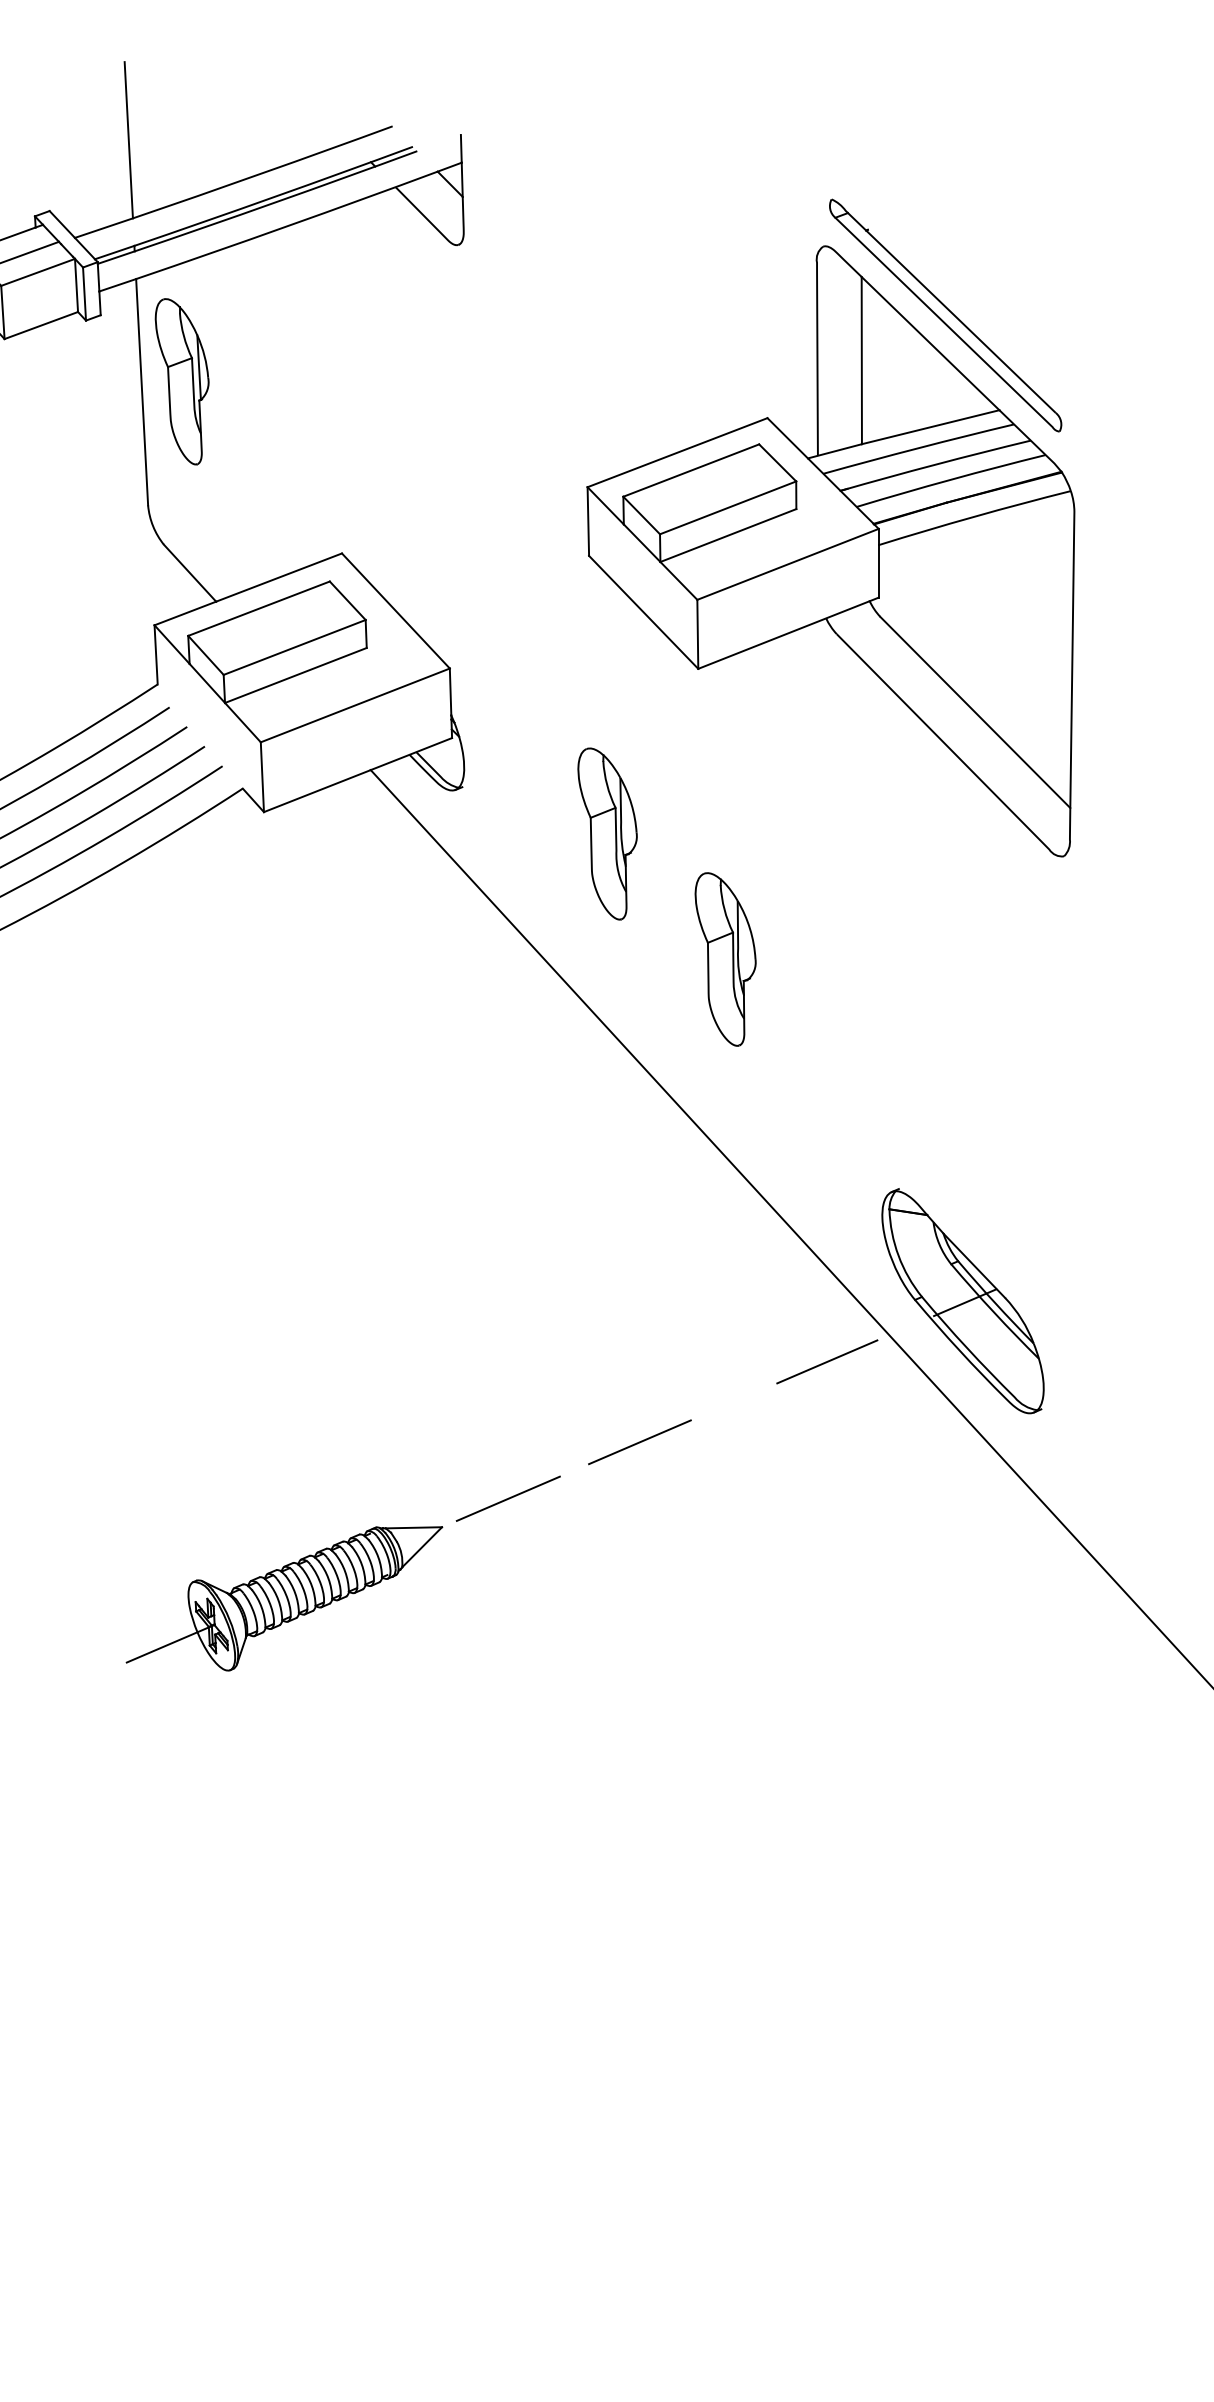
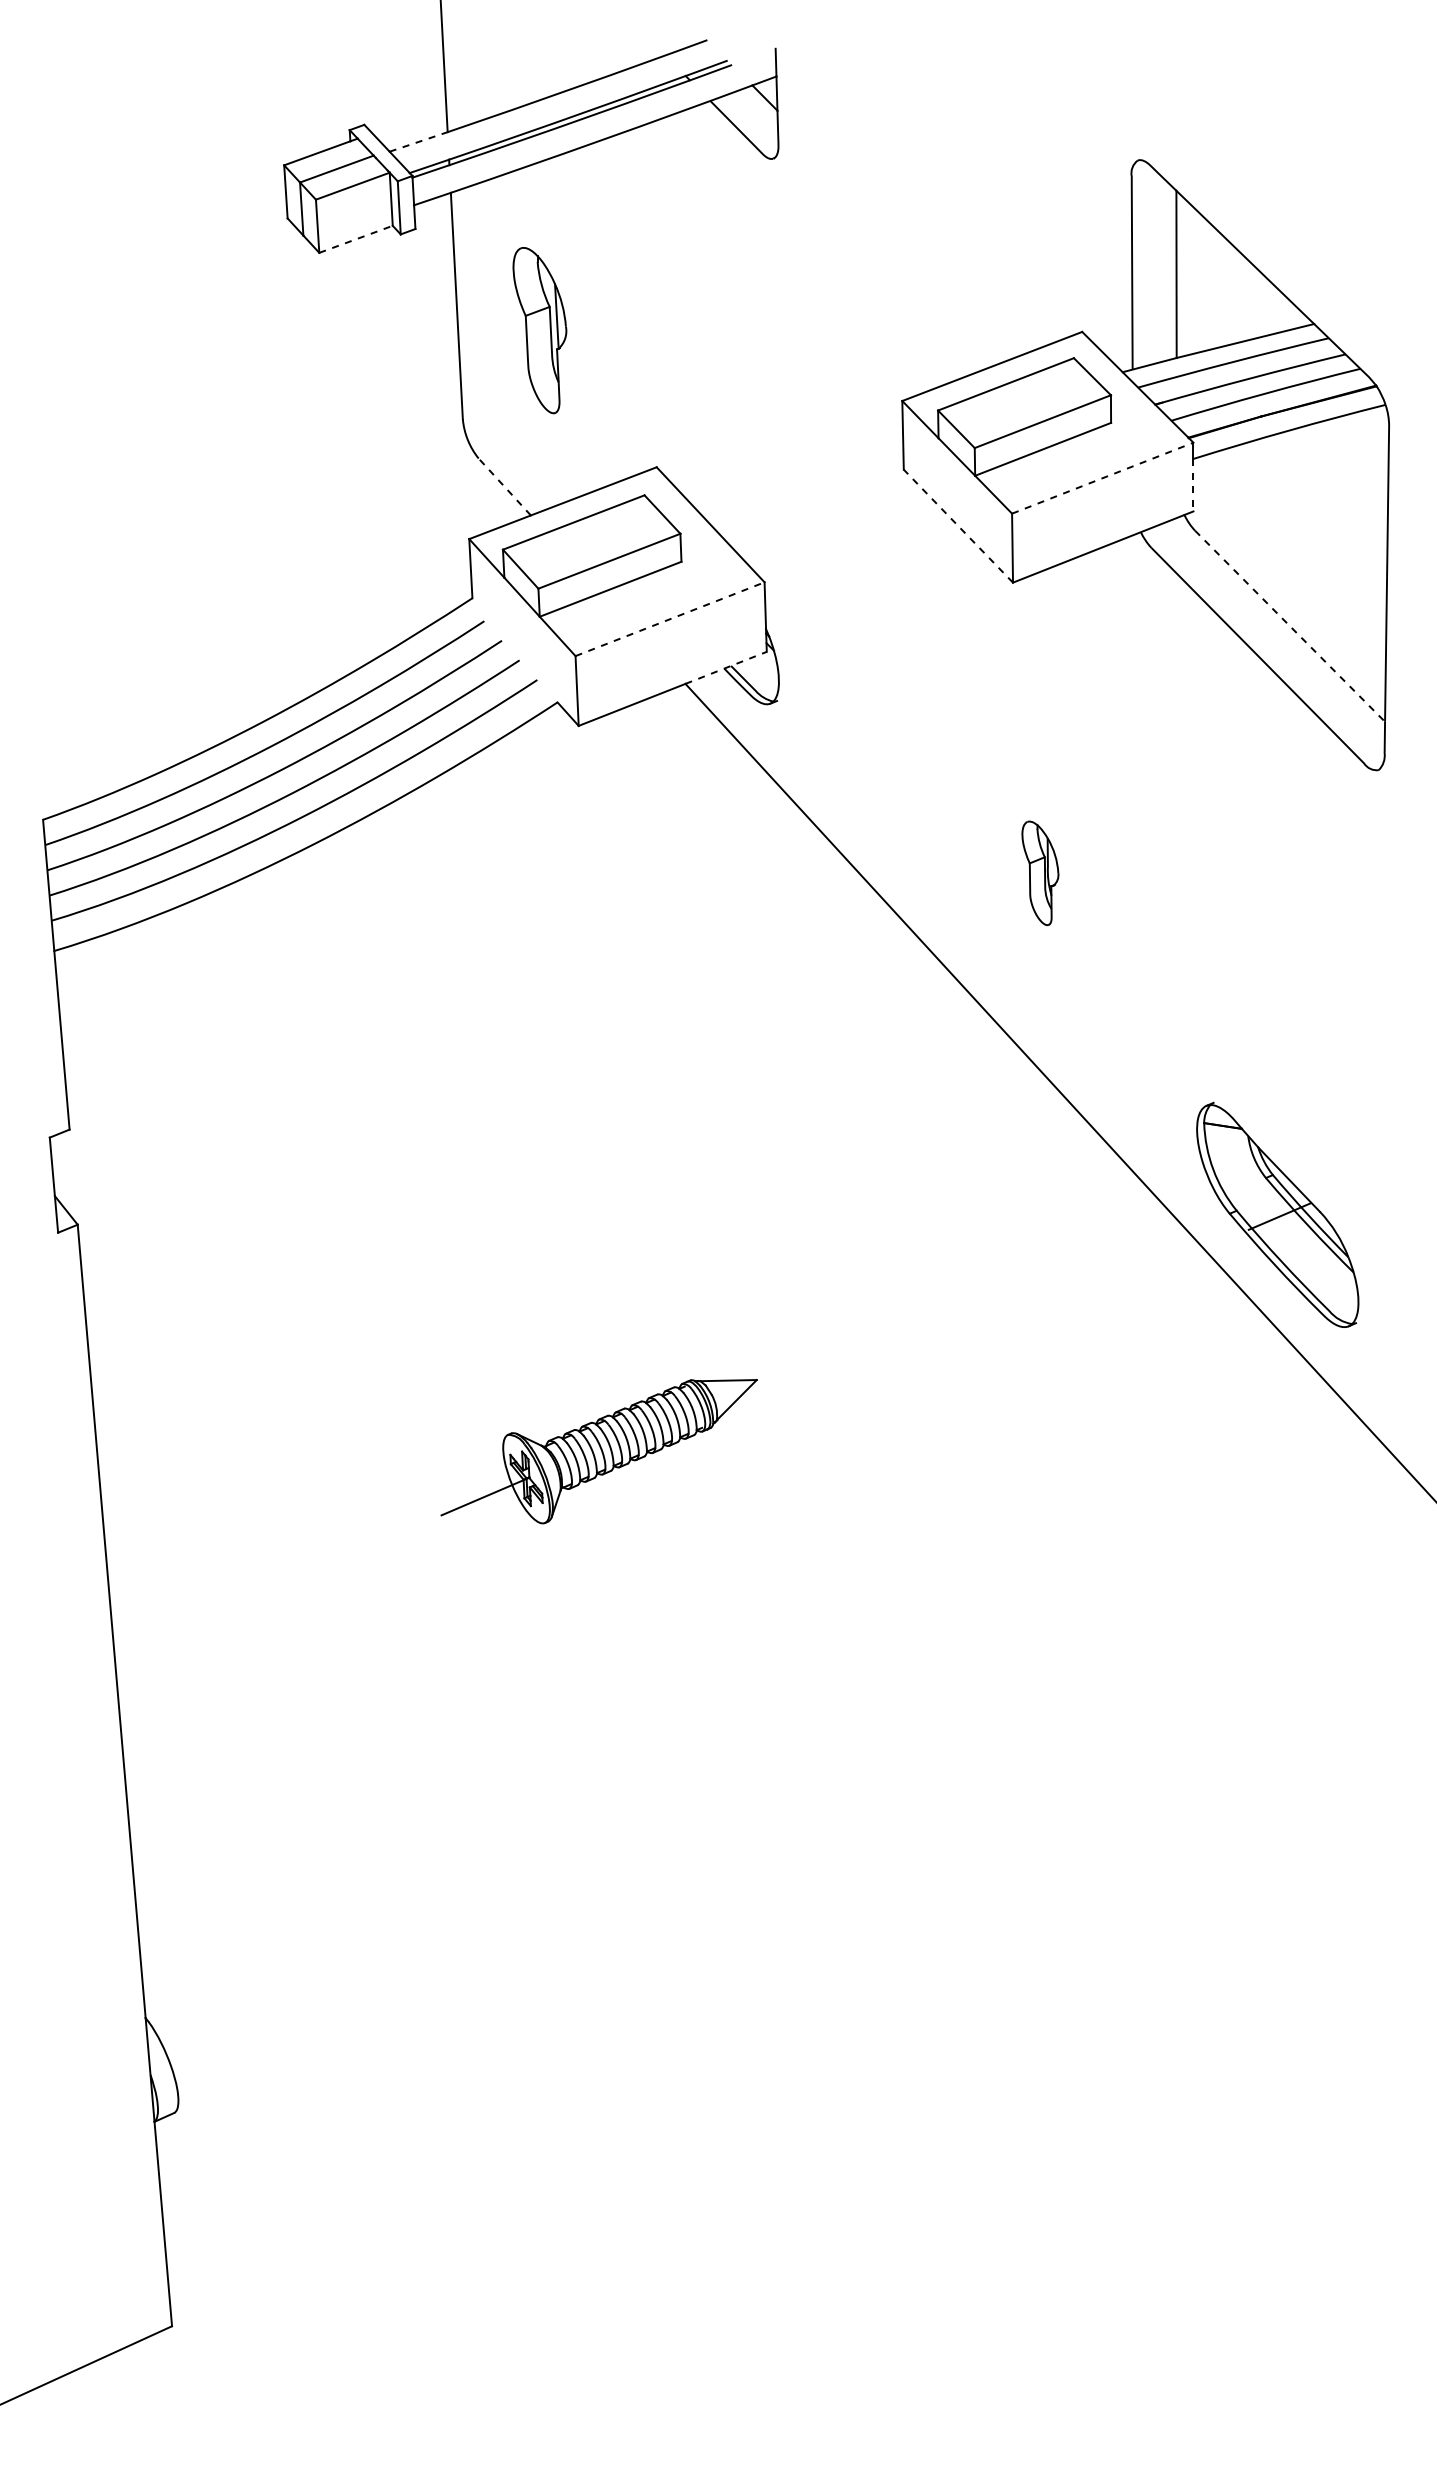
line: (103, 227) -> (418, 141), solid -> dashed
part: (944, 315) -> (1259, 229), removed
line: (41, 325) -> (356, 239), solid -> dashed
part: (181, 381) -> (539, 330), moved
line: (788, 564) -> (1103, 478), solid -> dashed
line: (878, 571) -> (1193, 485), solid -> dashed
line: (189, 573) -> (504, 487), solid -> dashed
line: (643, 612) -> (958, 526), solid -> dashed
line: (355, 705) -> (670, 619), solid -> dashed
line: (975, 712) -> (1290, 626), solid -> dashed
line: (411, 753) -> (726, 667), solid -> dashed
part: (607, 833) -> (922, 747), removed
part: (725, 959) -> (1040, 873), size x0.6
line: (827, 1361) -> (1142, 1275), removed
line: (639, 1441) -> (954, 1355), removed
line: (507, 1498) -> (822, 1412), removed
part: (283, 1598) -> (598, 1451), moved

